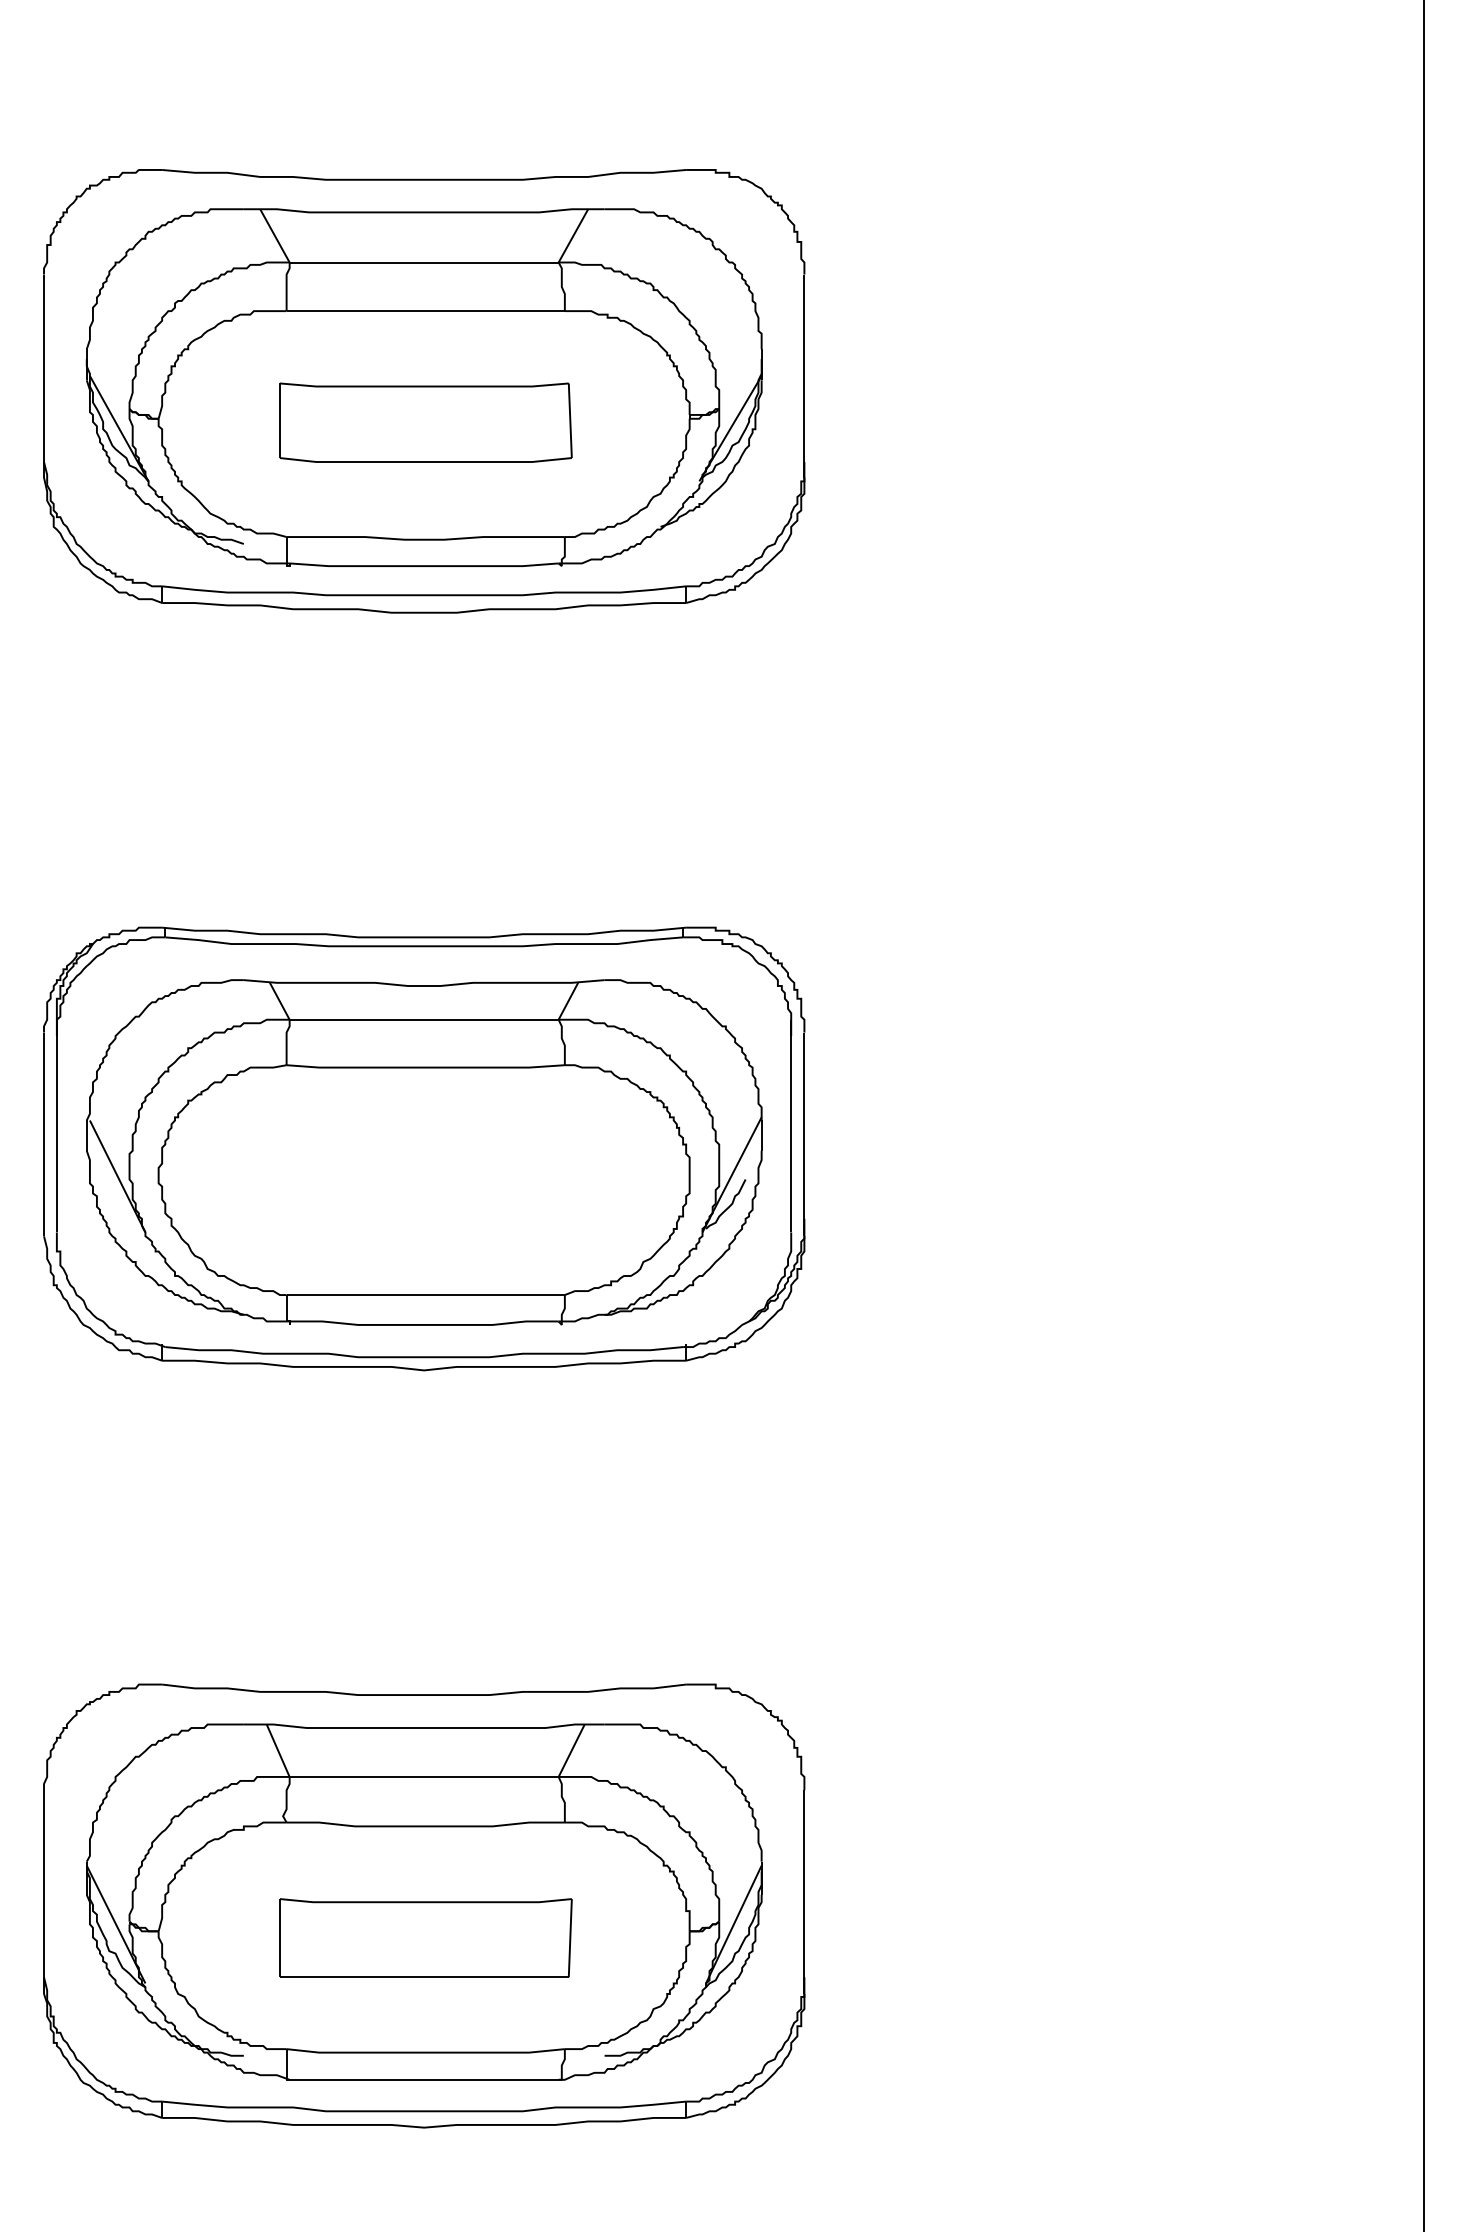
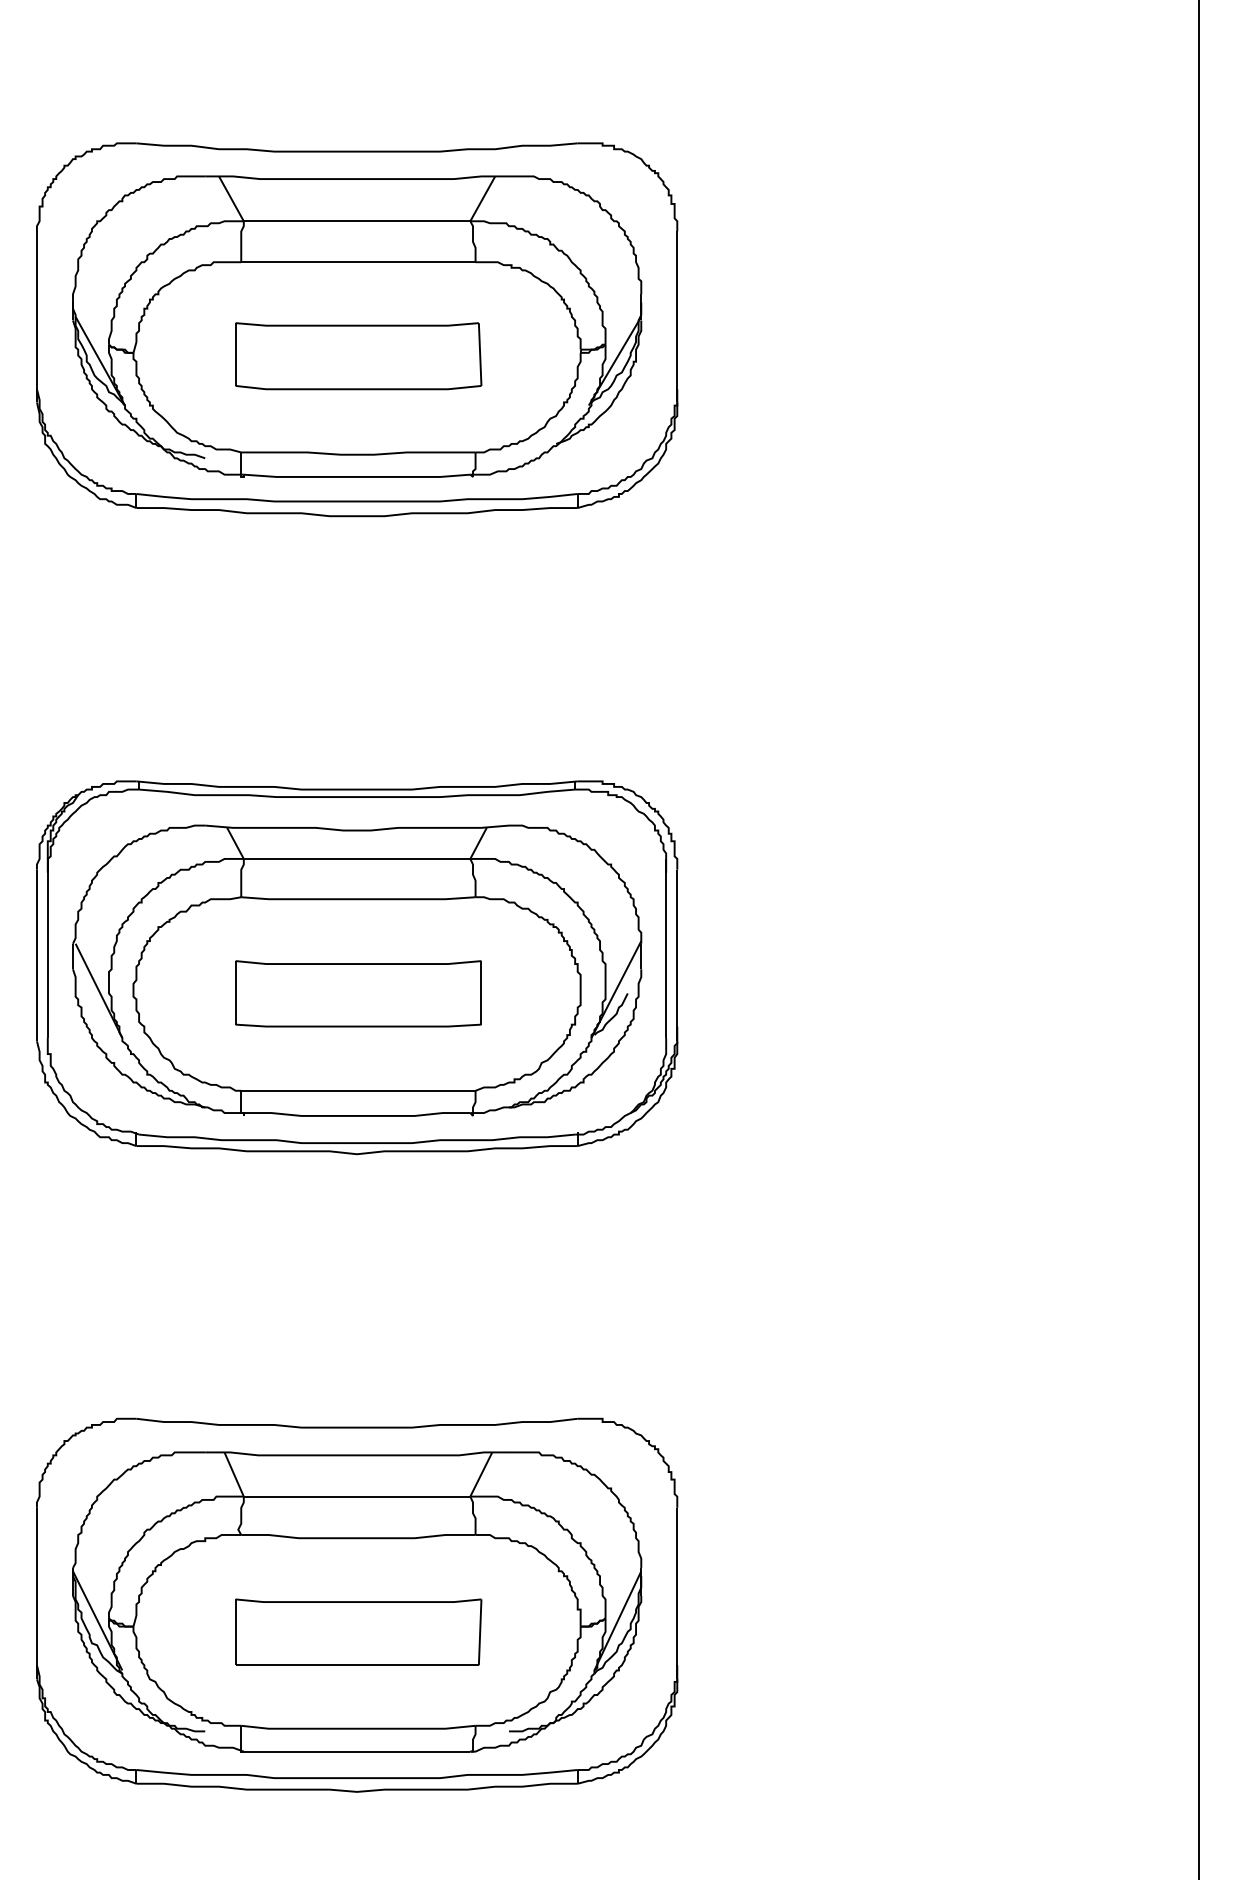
part: (425, 1179) -> (358, 993), added

